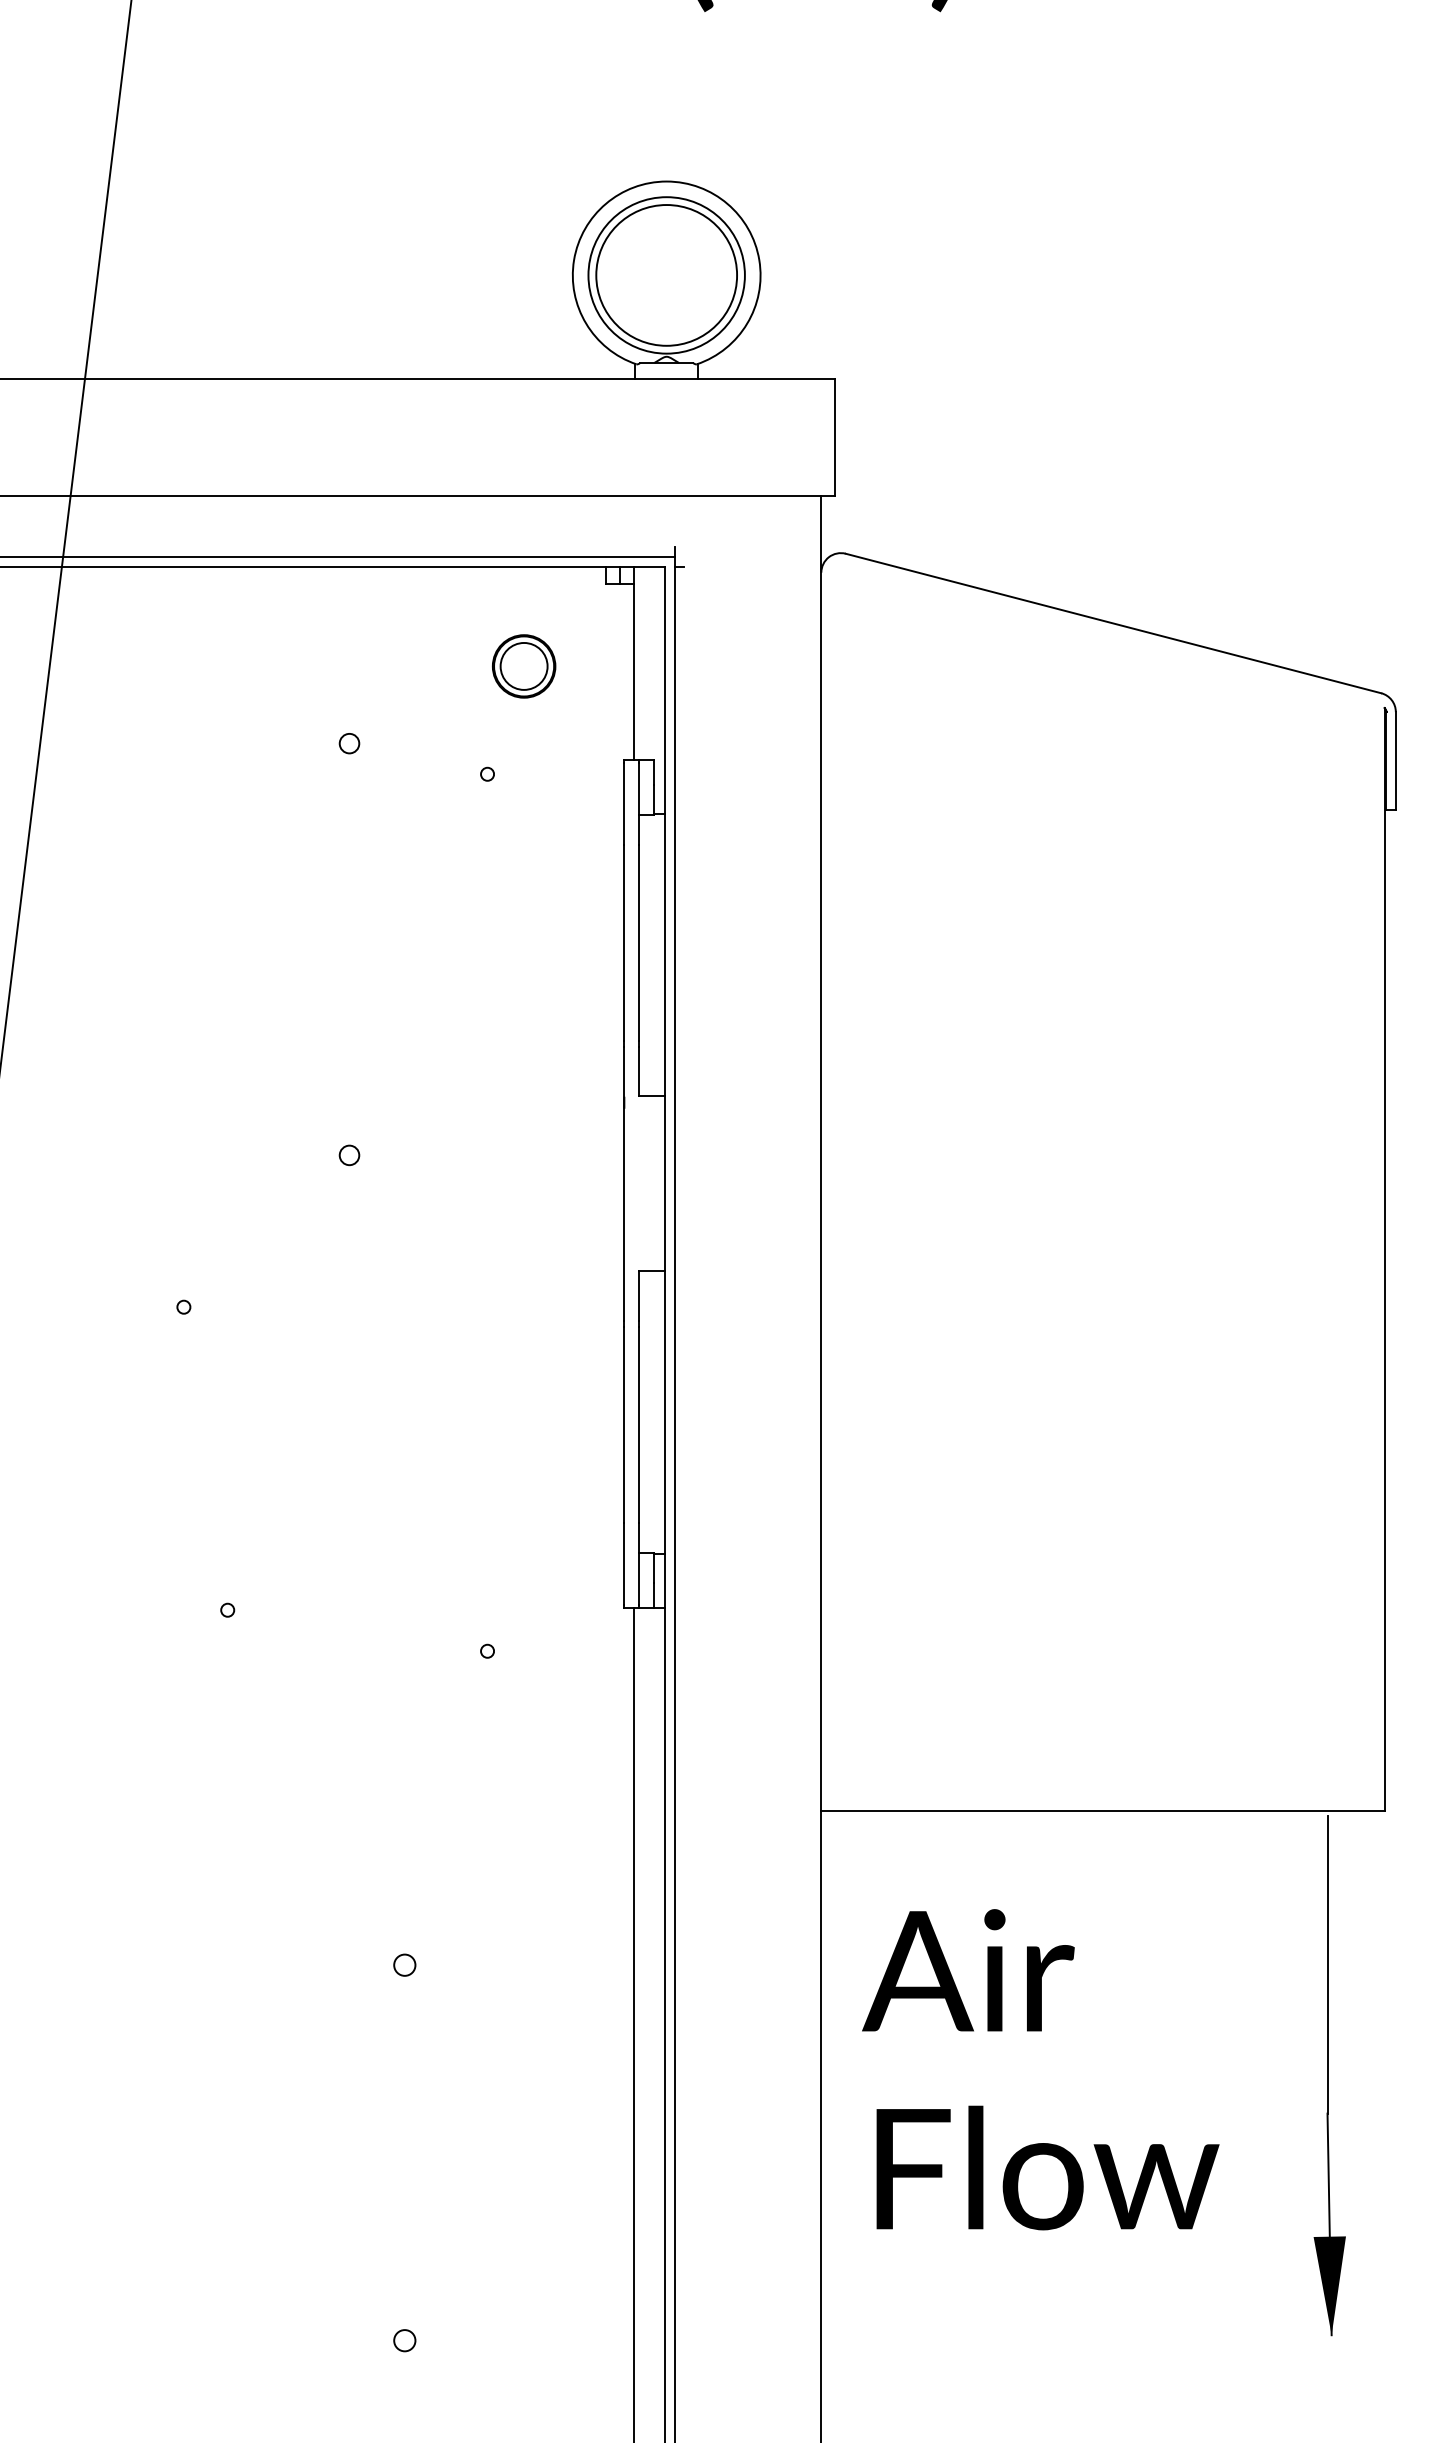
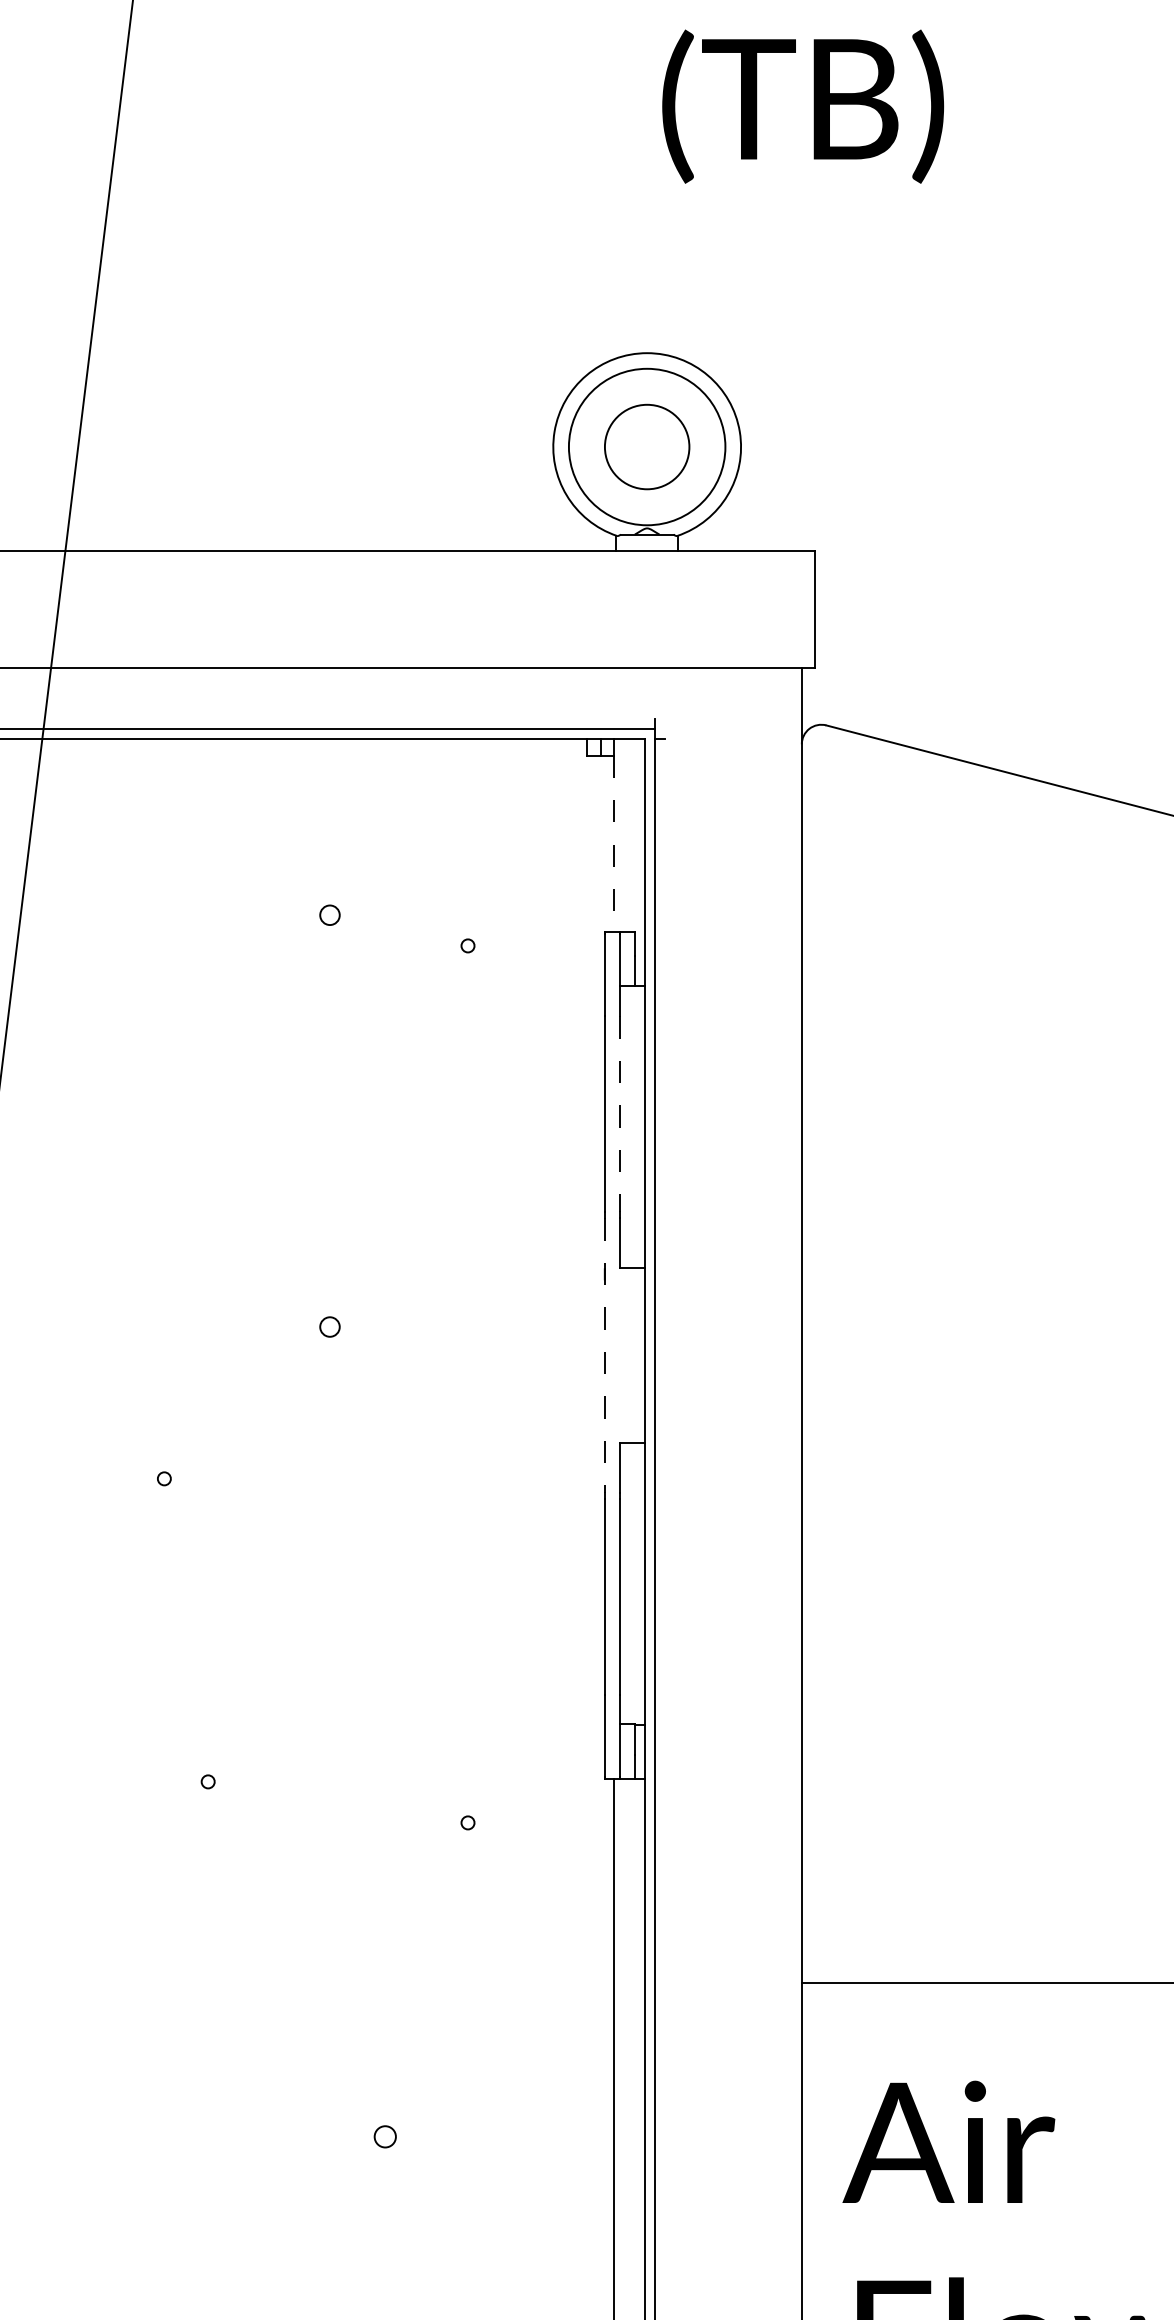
circle: (666, 275) -> (646, 447), size x0.6
part: (524, 666) -> (504, 838), removed
line: (633, 672) -> (613, 844), solid -> dashed
line: (639, 943) -> (619, 1115), solid -> dashed
line: (624, 1184) -> (604, 1356), solid -> dashed

